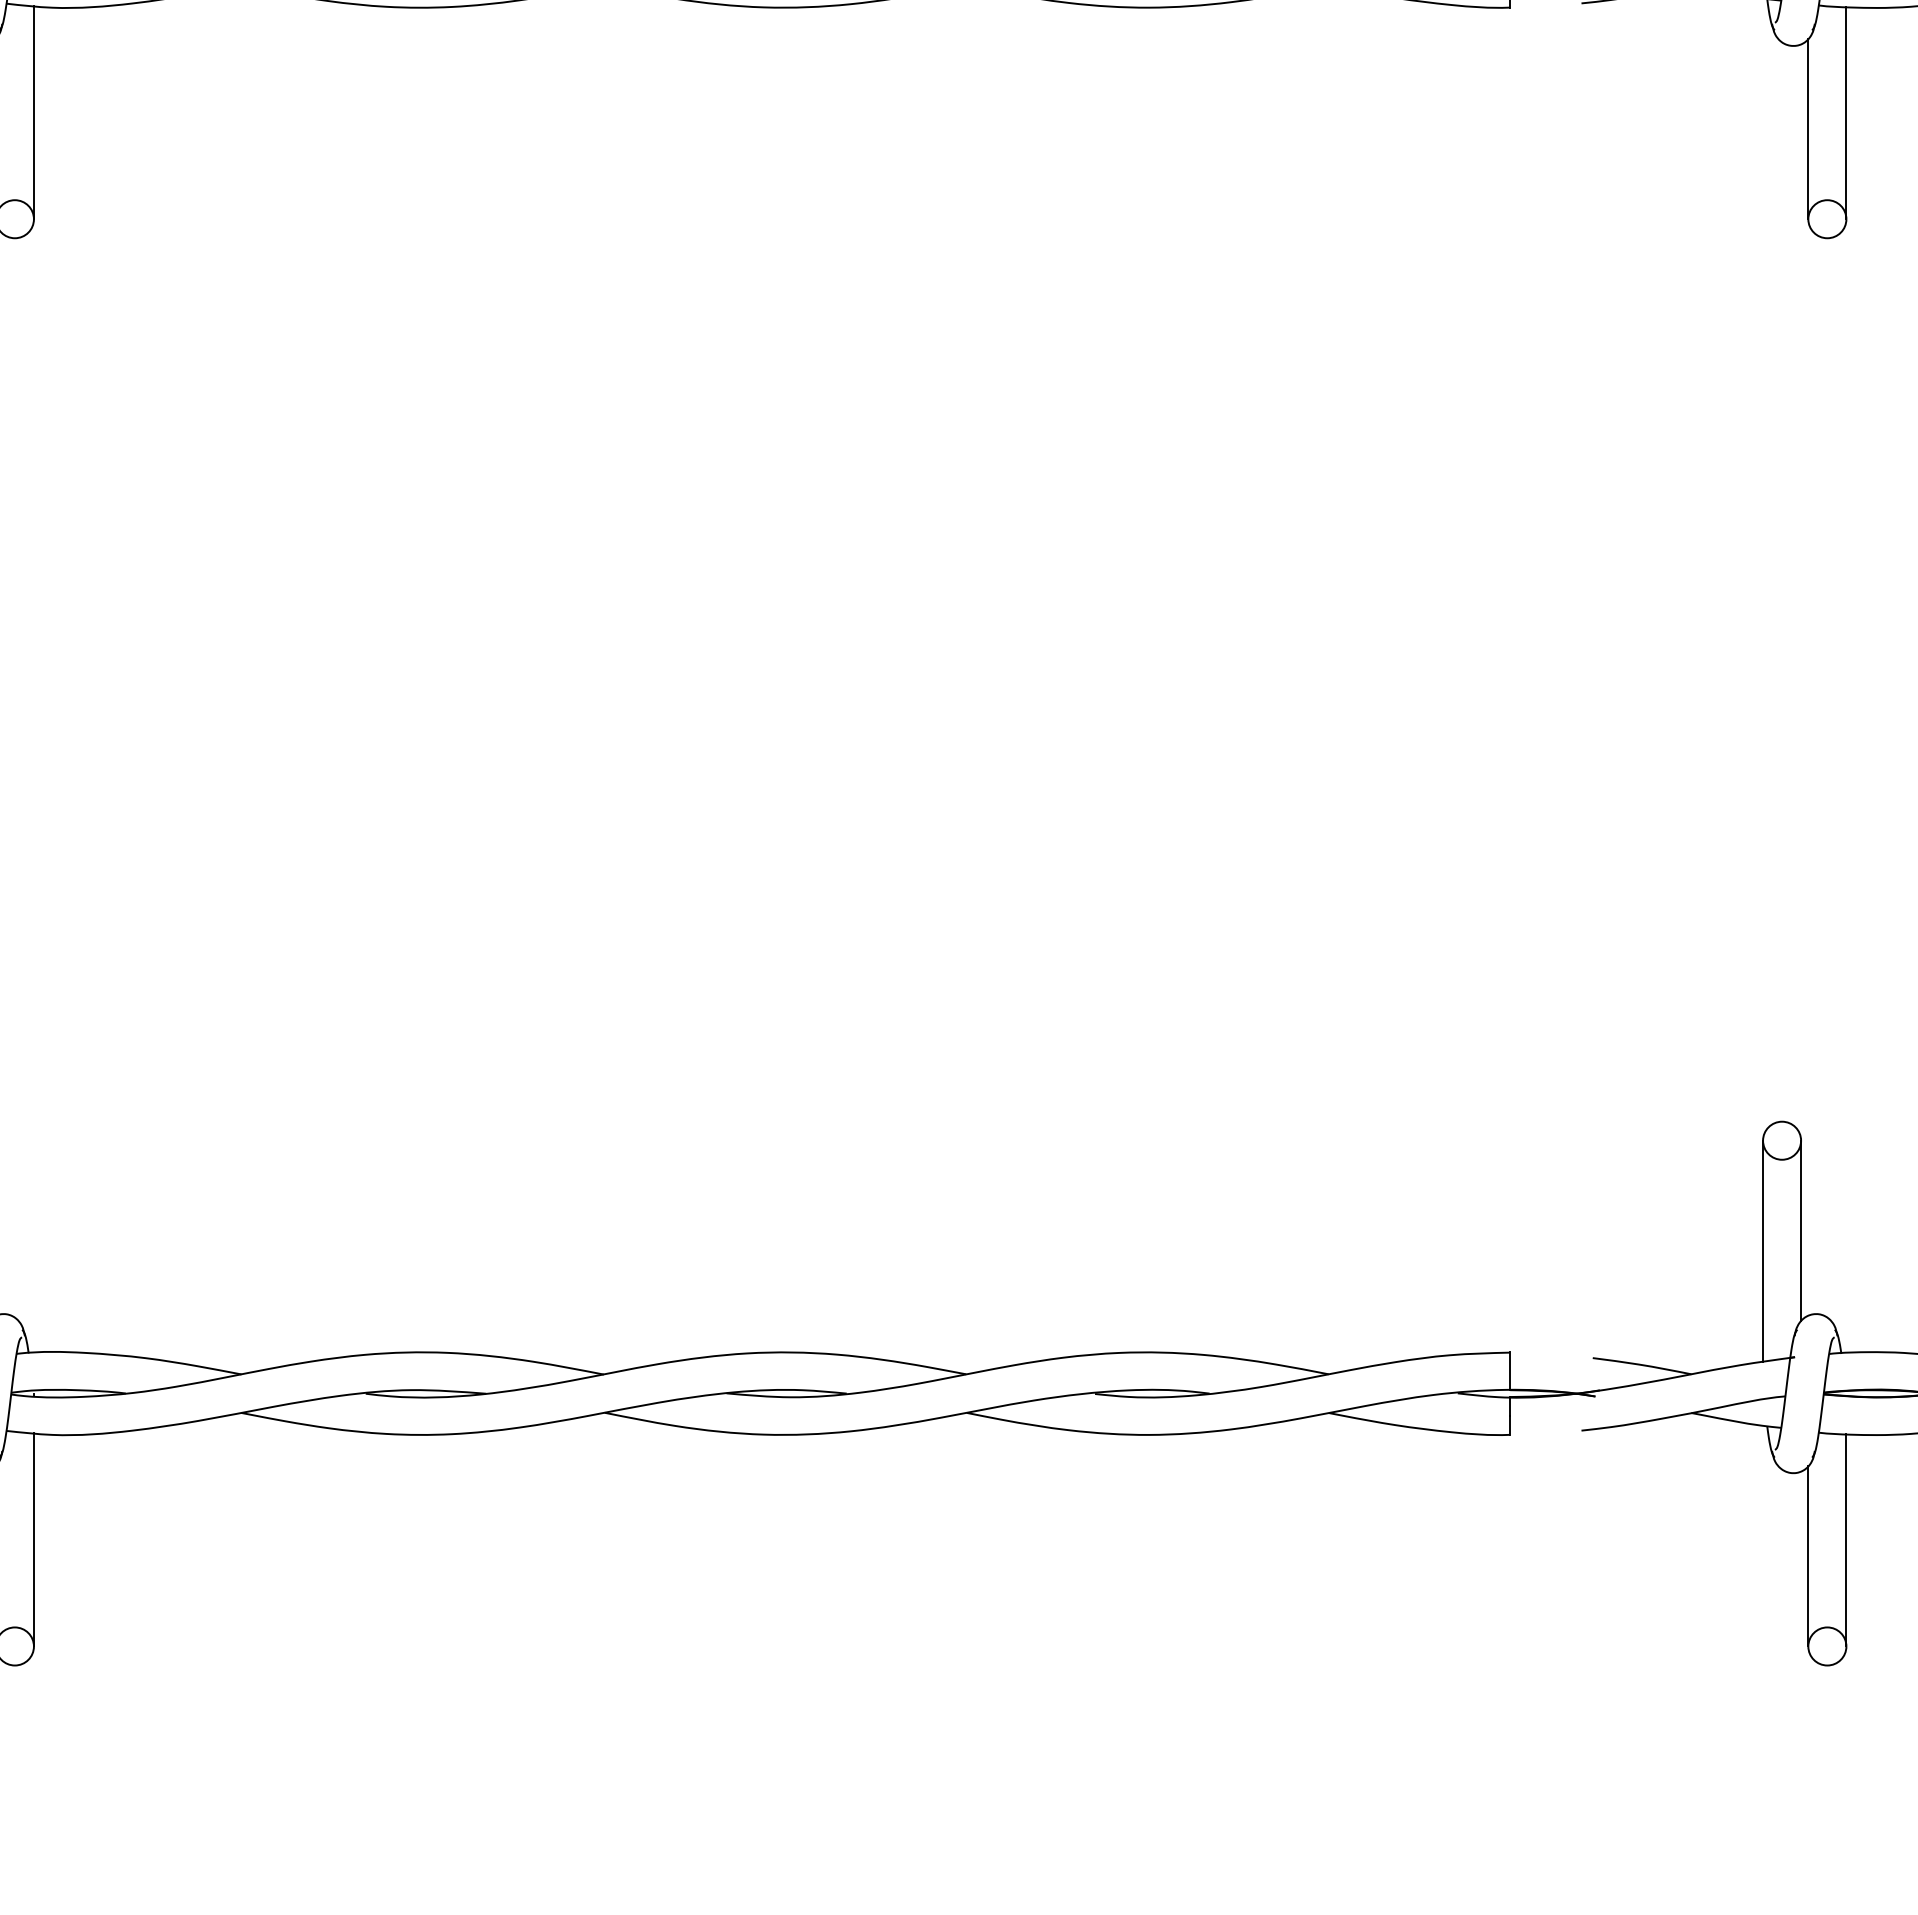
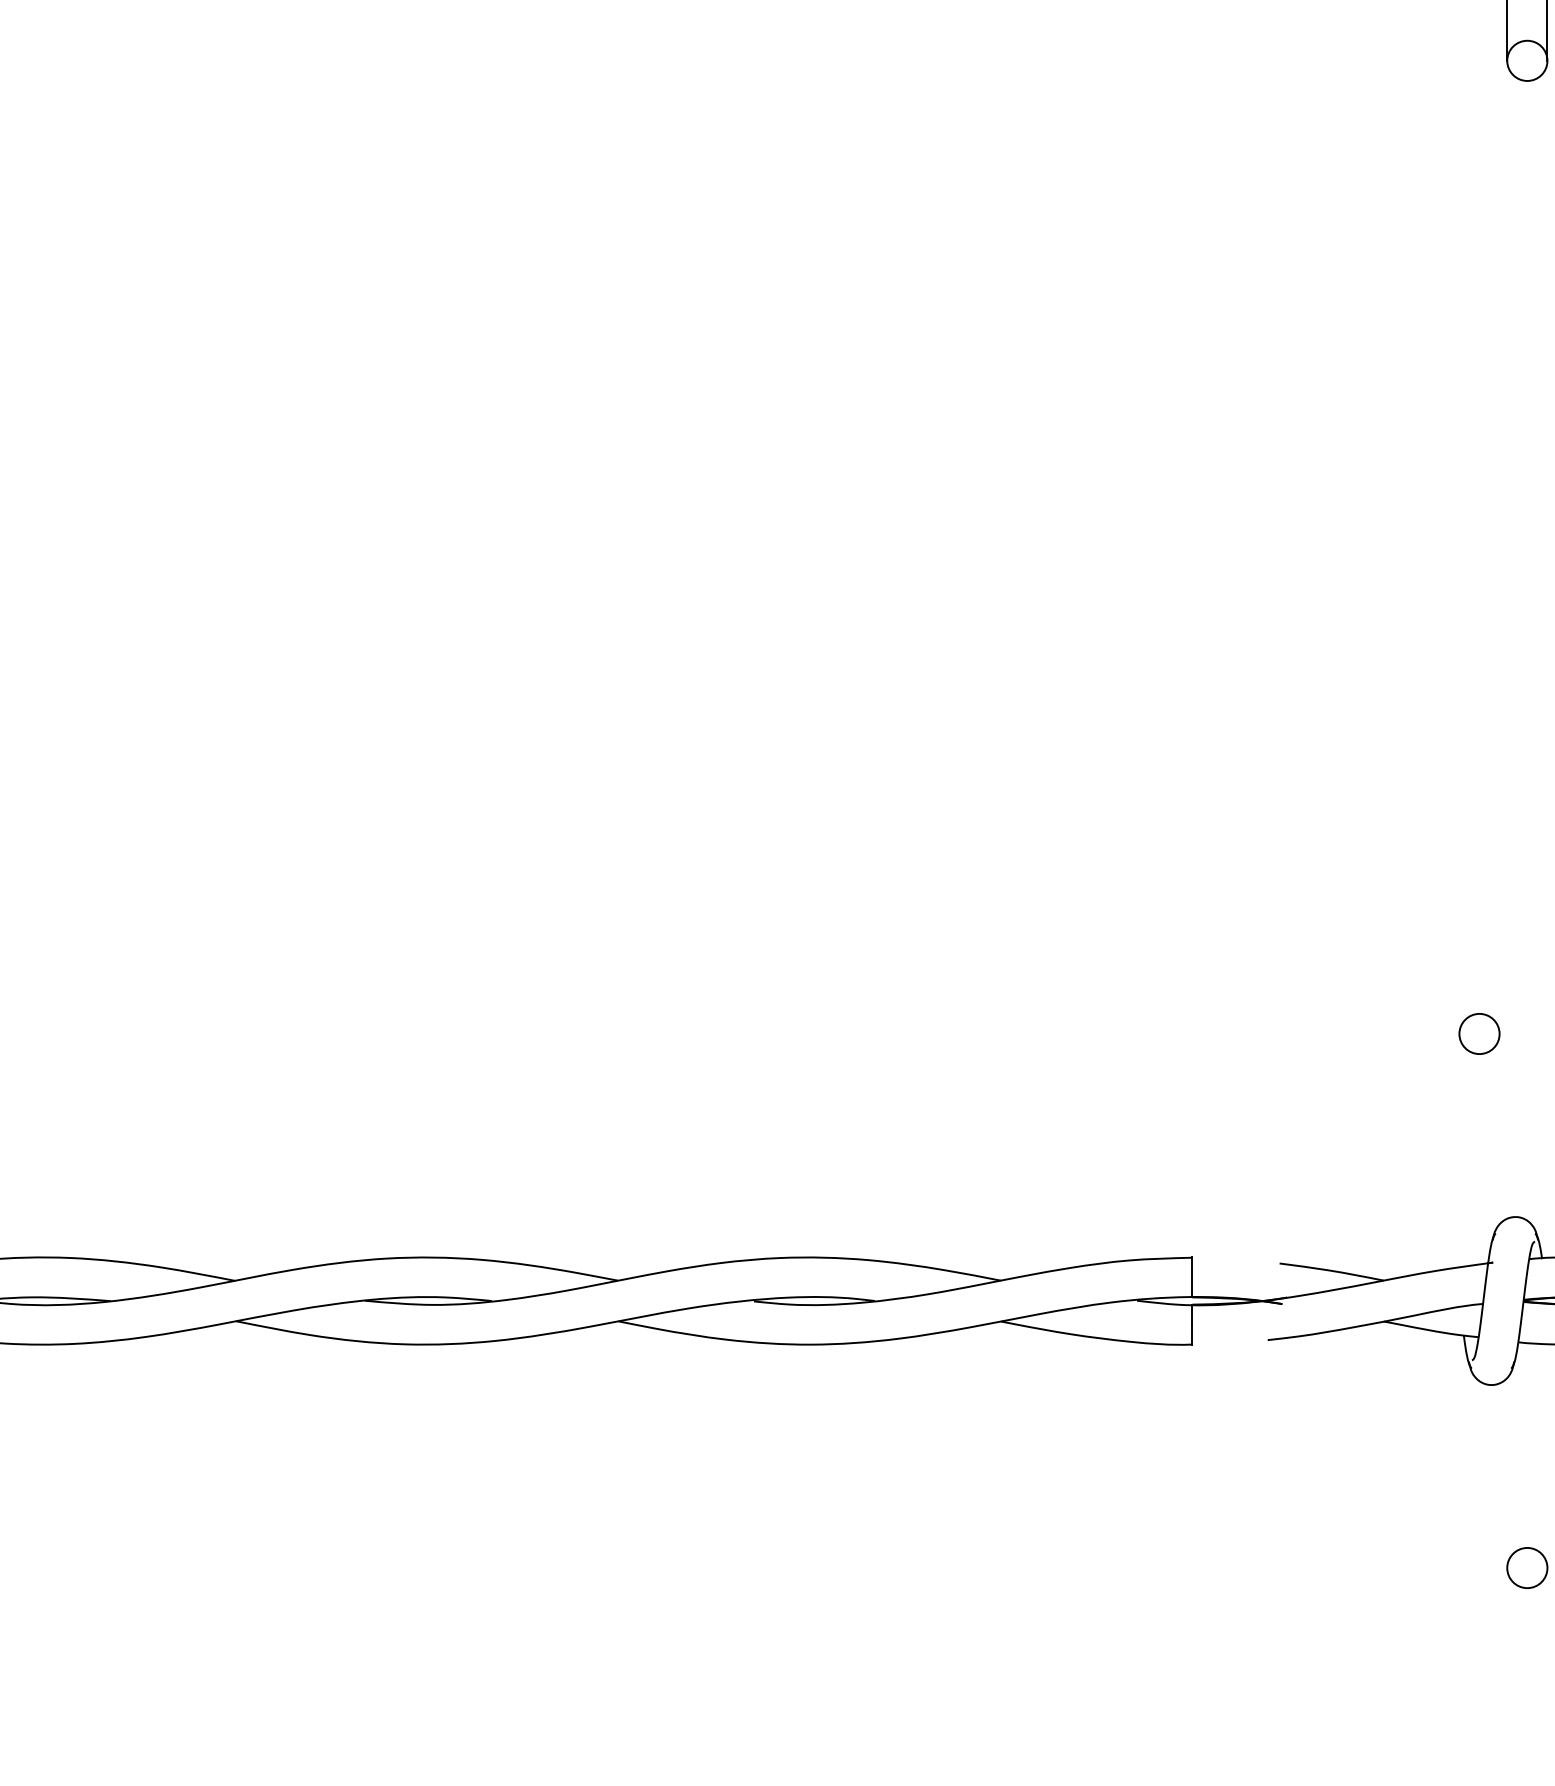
line: (1801, 1230) -> (1500, 1128), removed
line: (1763, 1250) -> (1459, 1149), removed
line: (1846, 1540) -> (1547, 1456), removed
line: (1808, 1556) -> (1507, 1473), removed

